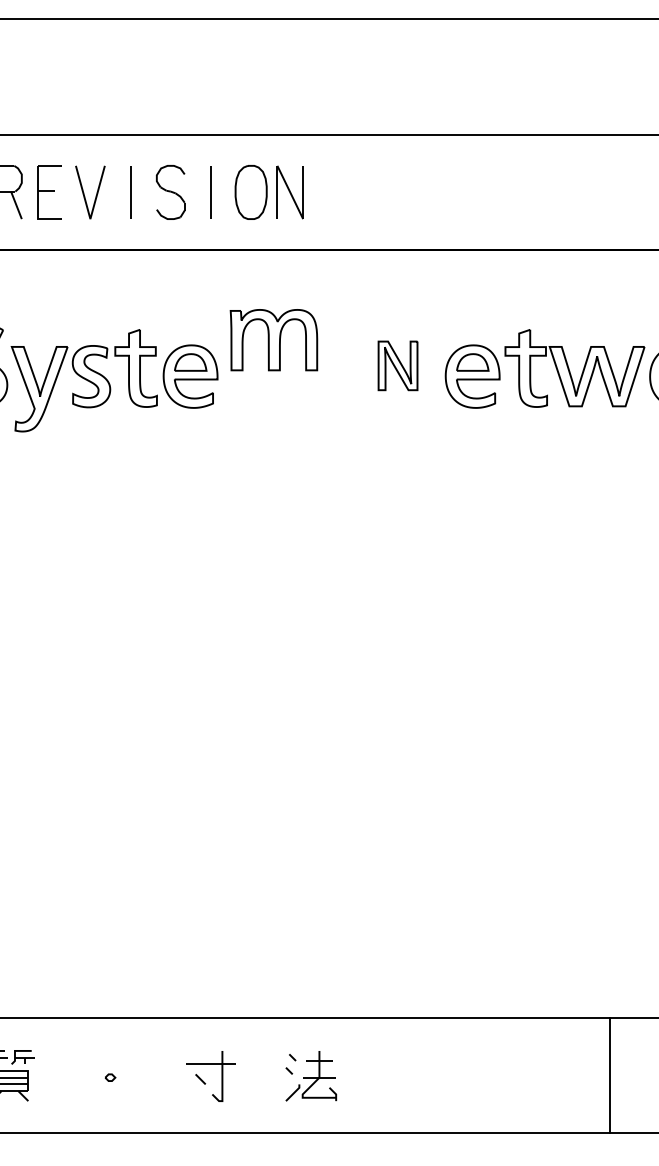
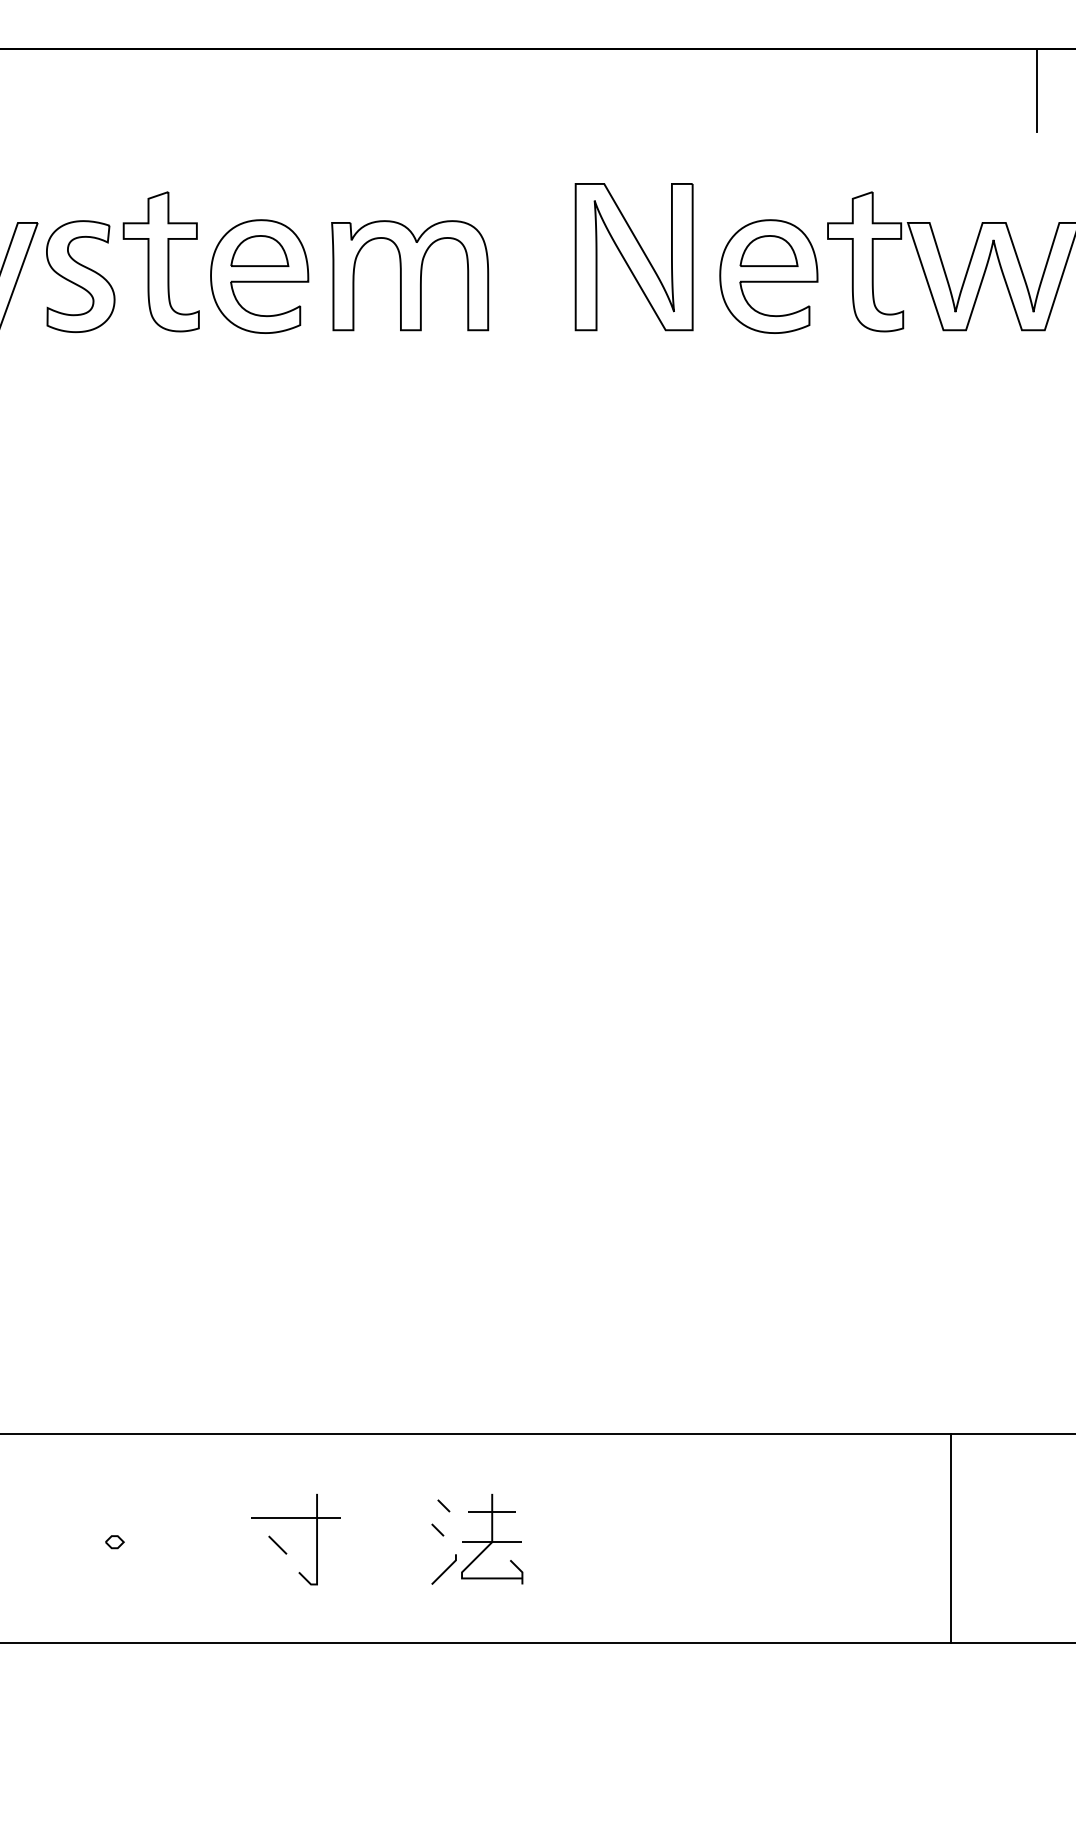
line: (621, 273) -> (1037, 90), added
part: (273, 340) -> (409, 276), moved
part: (397, 365) -> (633, 256), size x1.67
line: (610, 1075) -> (950, 1538), moved

